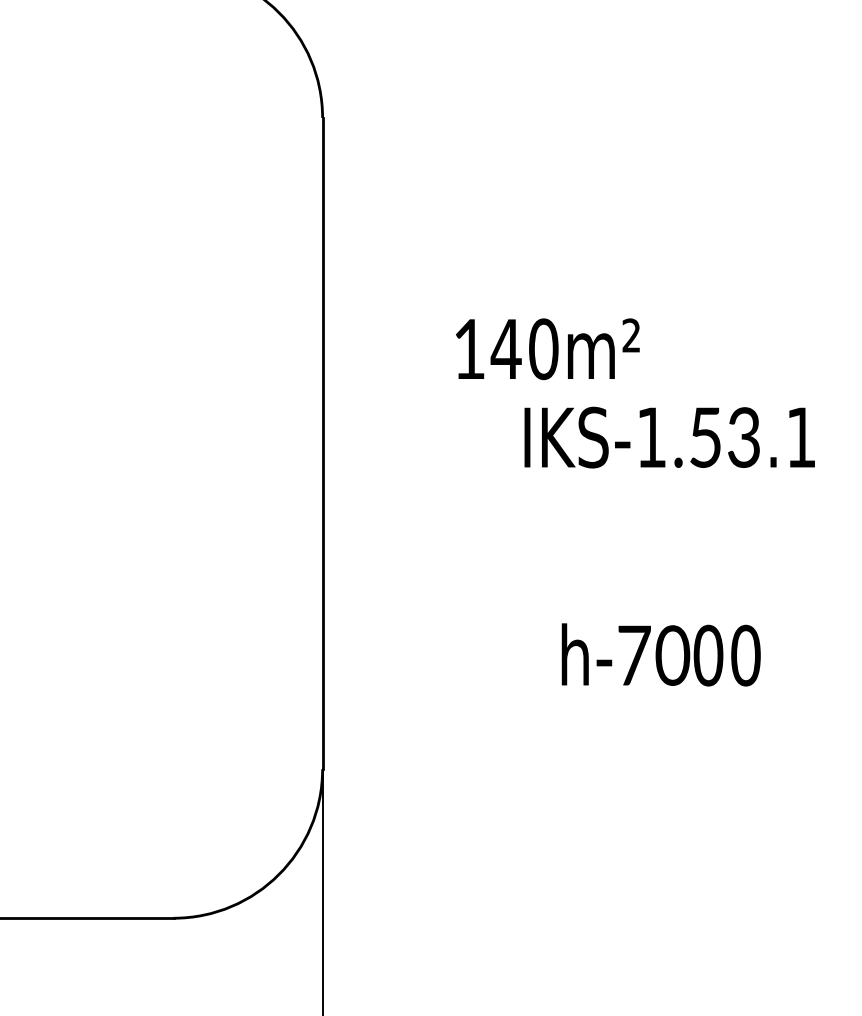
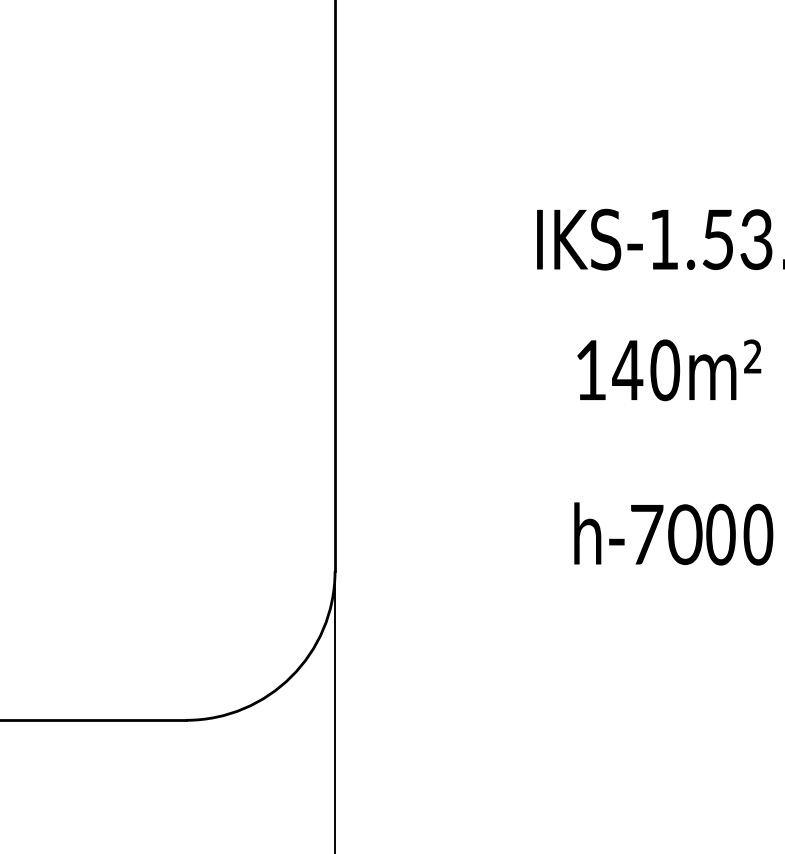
text: (547, 349) -> (668, 370), moved
text: (660, 654) -> (672, 533), moved

